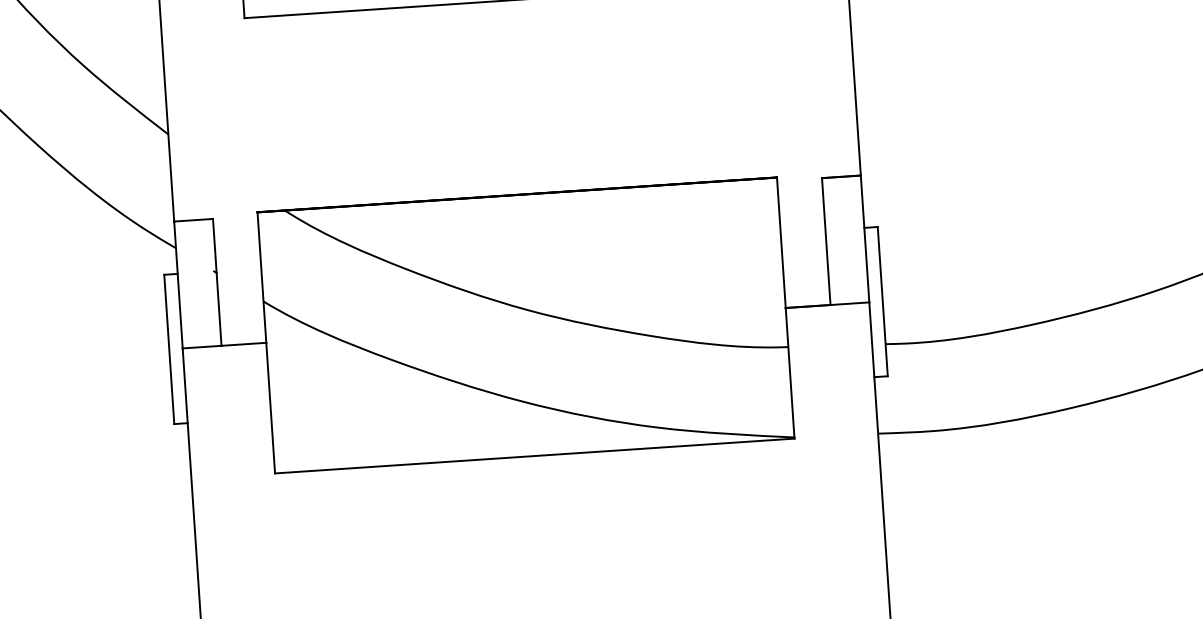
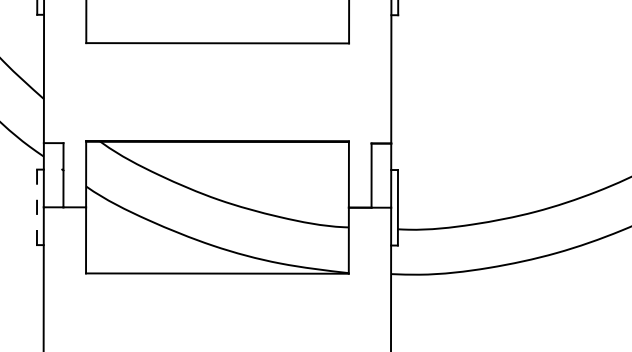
line: (170, 349) -> (37, 207), solid -> dashed

